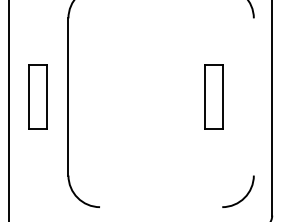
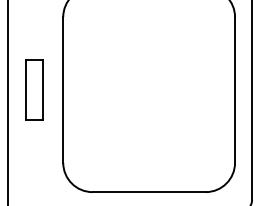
part: (213, 96) -> (197, 89), removed
line: (254, 96) -> (235, 89), added
line: (160, 207) -> (148, 192), added

